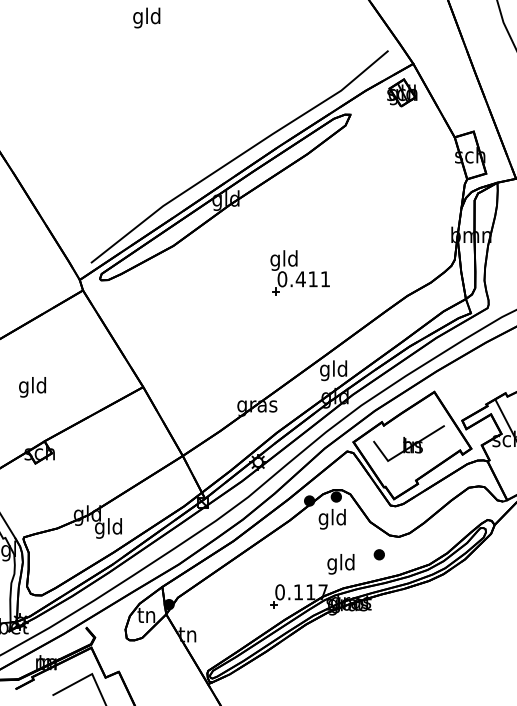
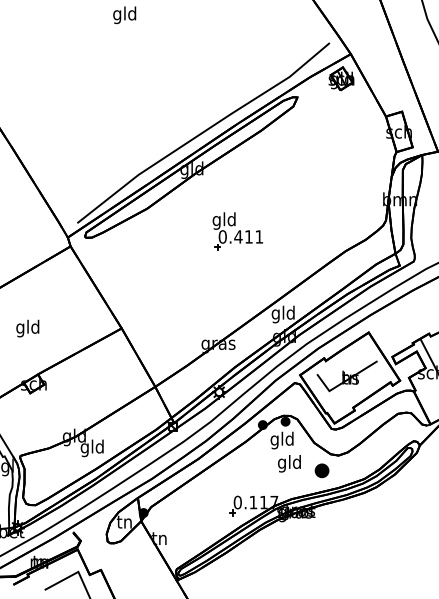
part: (299, 272) -> (237, 231), moved
part: (378, 554) -> (321, 470), size x1.6
text: (341, 563) -> (289, 463), moved

